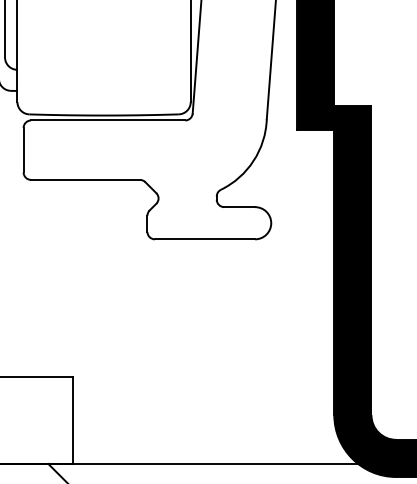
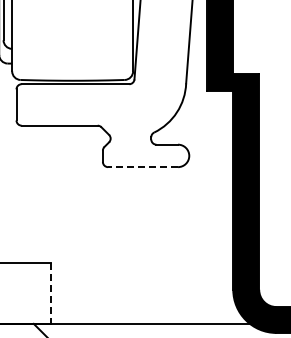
line: (205, 239) -> (143, 167), solid -> dashed
line: (73, 421) -> (51, 294), solid -> dashed

